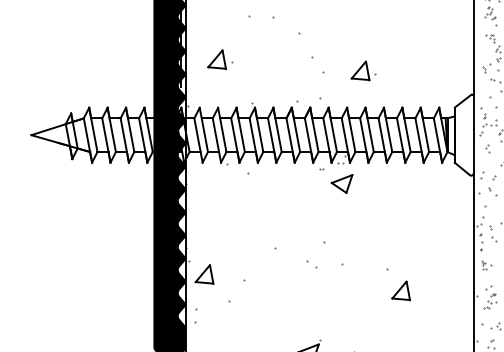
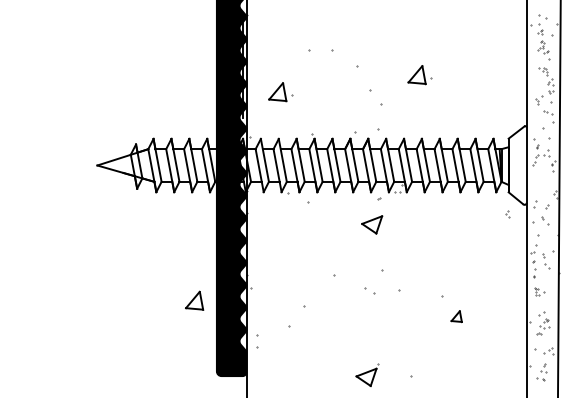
part: (363, 71) -> (419, 75), moved
part: (487, 148) -> (507, 214), moved
part: (342, 183) -> (372, 224), moved
part: (204, 274) -> (194, 300), moved
part: (401, 290) -> (456, 316), size x0.6

